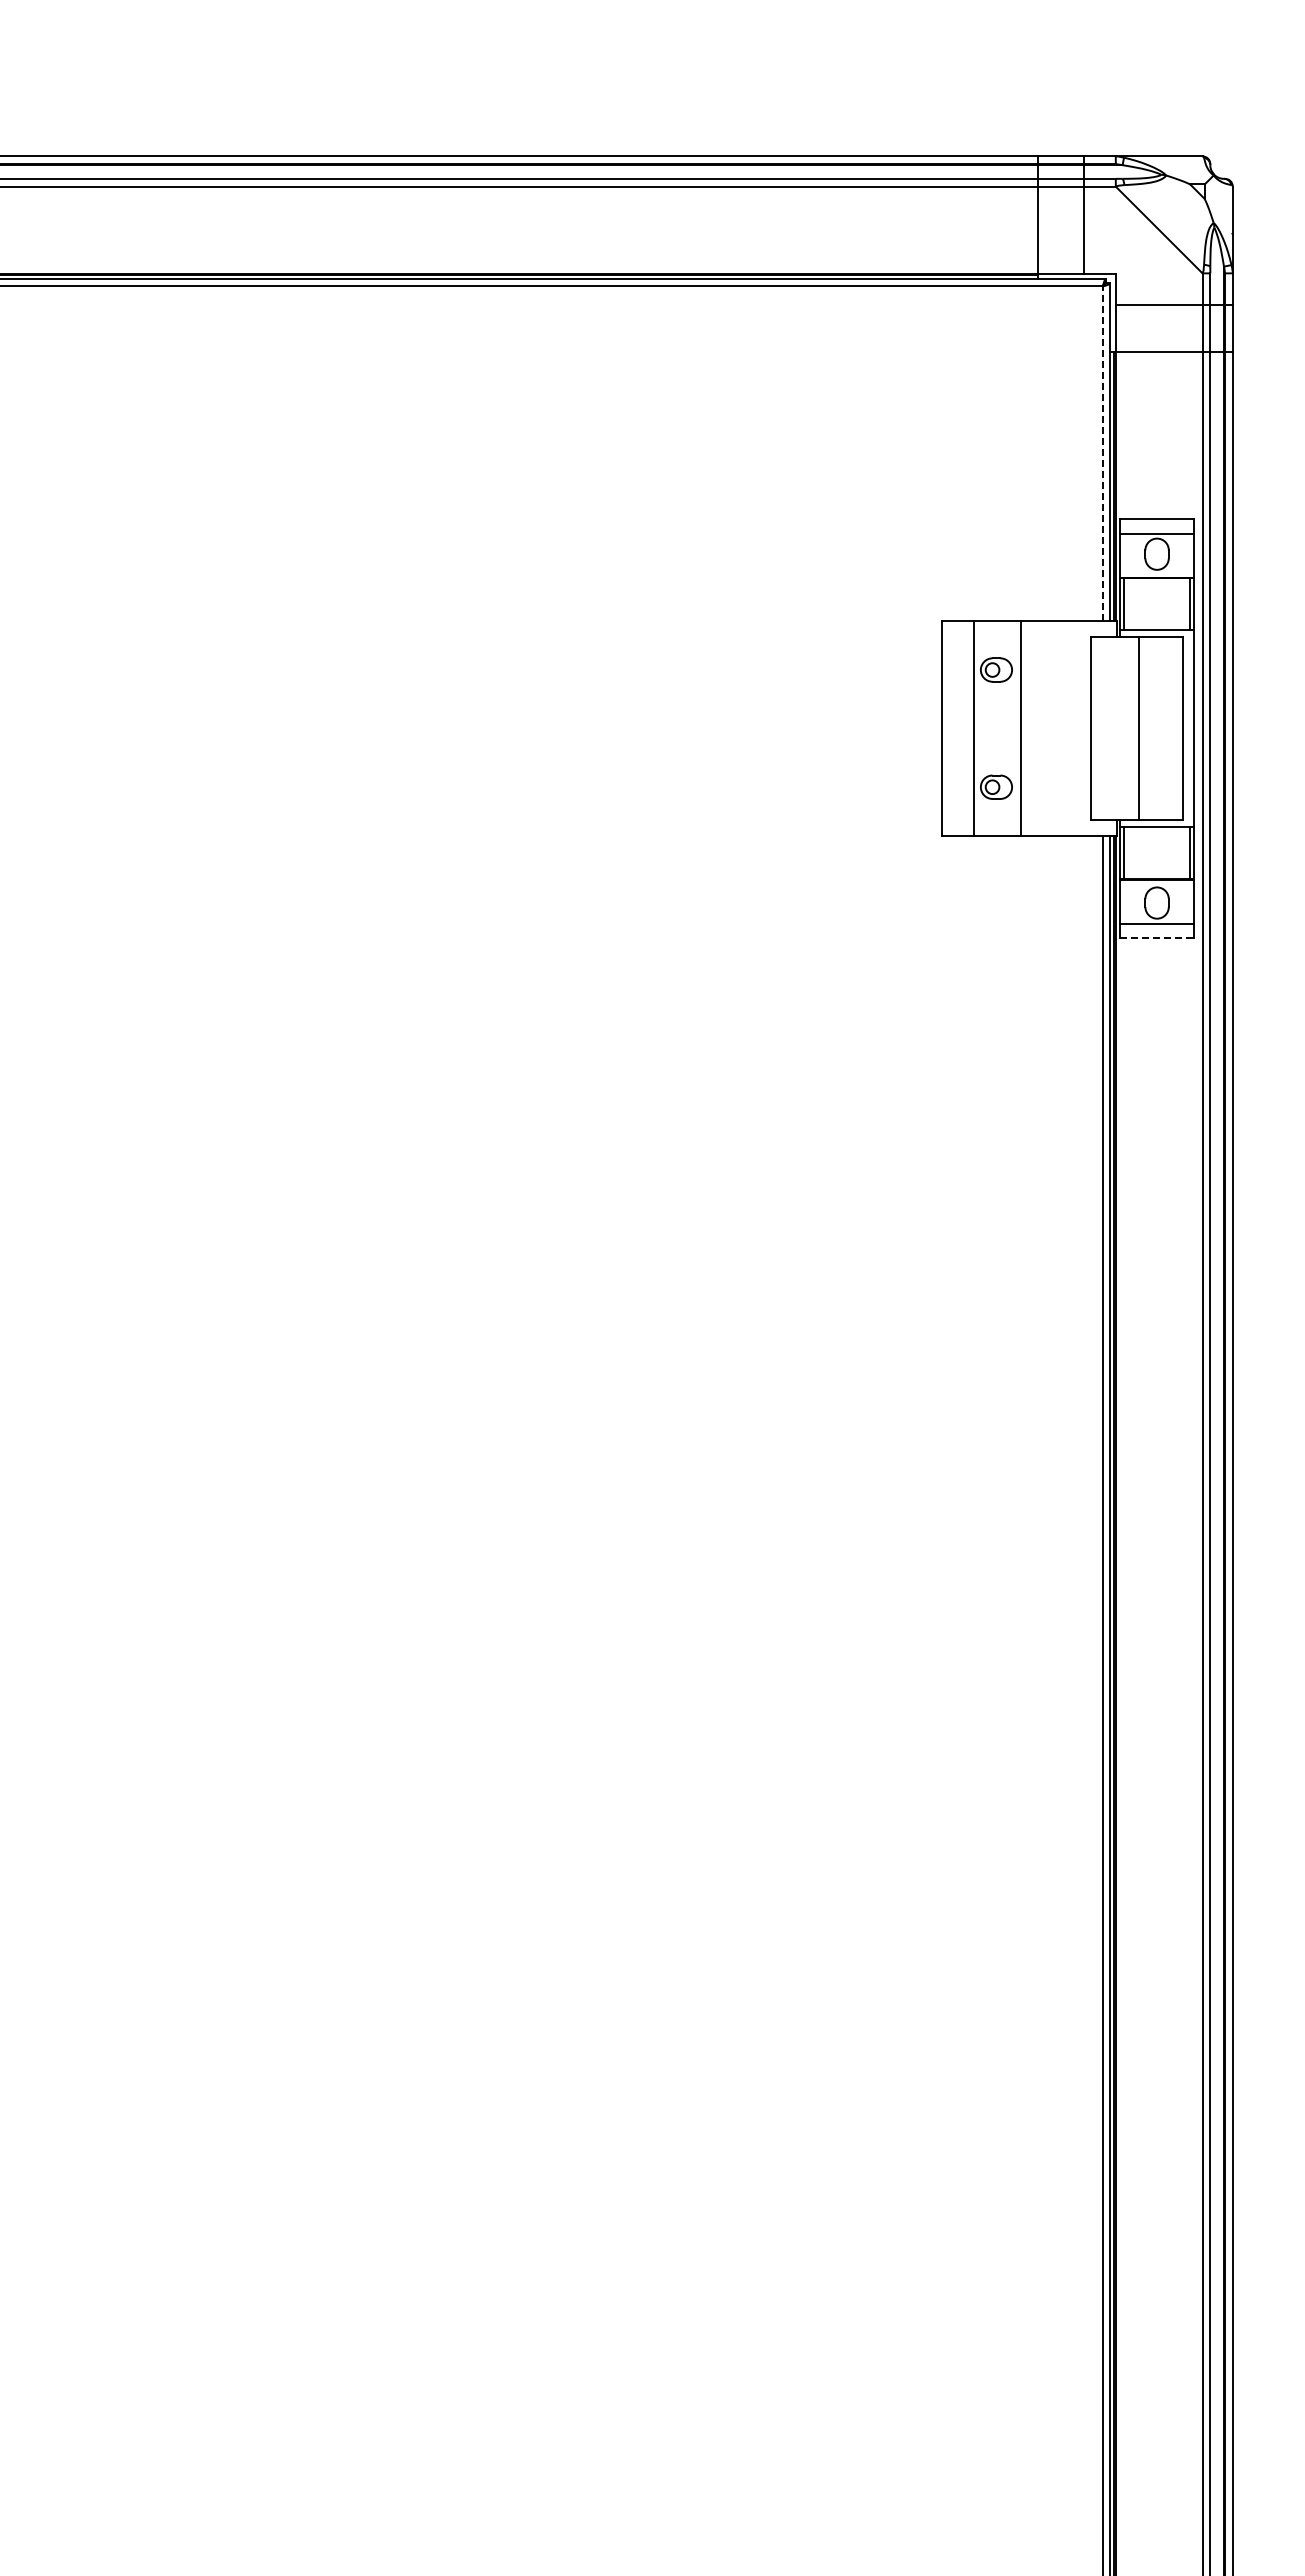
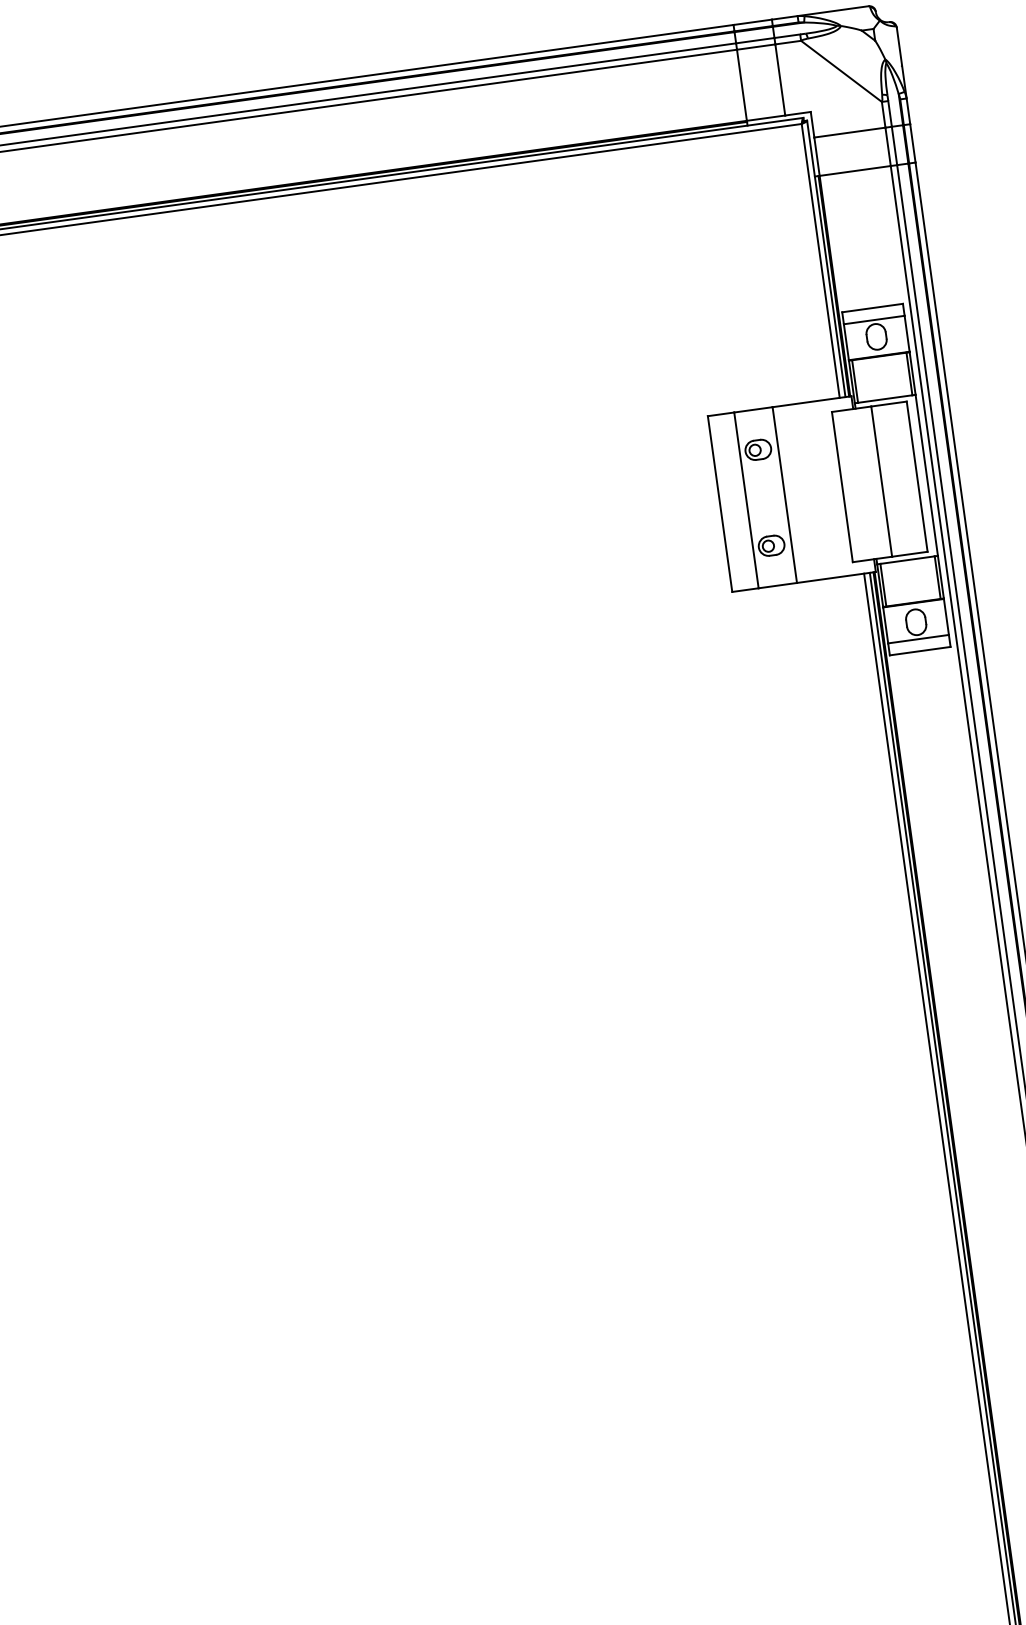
line: (1102, 453) -> (820, 260), dashed -> solid
line: (1157, 938) -> (920, 651), dashed -> solid

